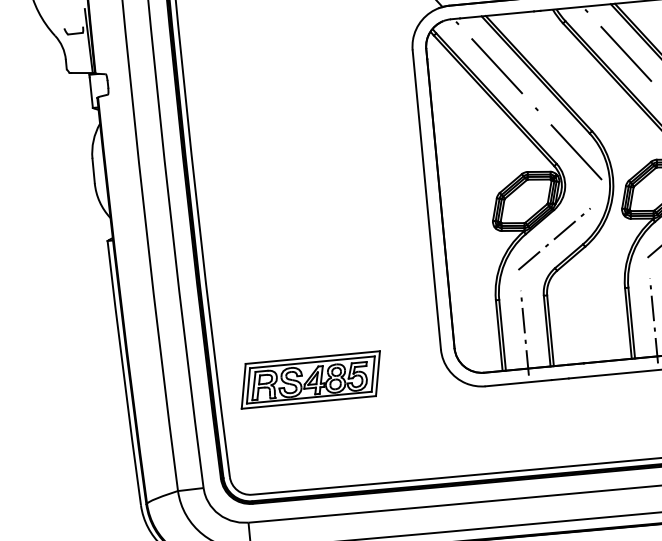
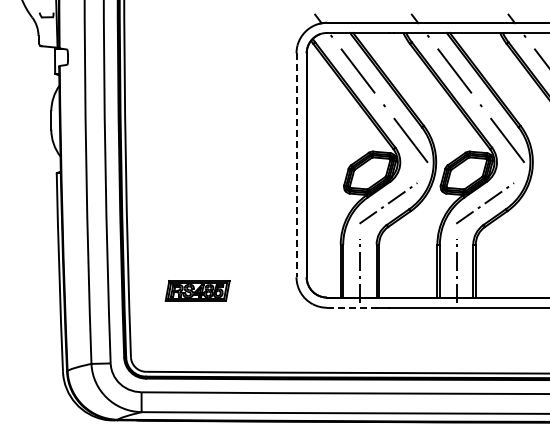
line: (426, 200) -> (296, 165), solid -> dashed
part: (310, 379) -> (197, 290), size x0.6
line: (518, 382) -> (351, 307), solid -> dashed

